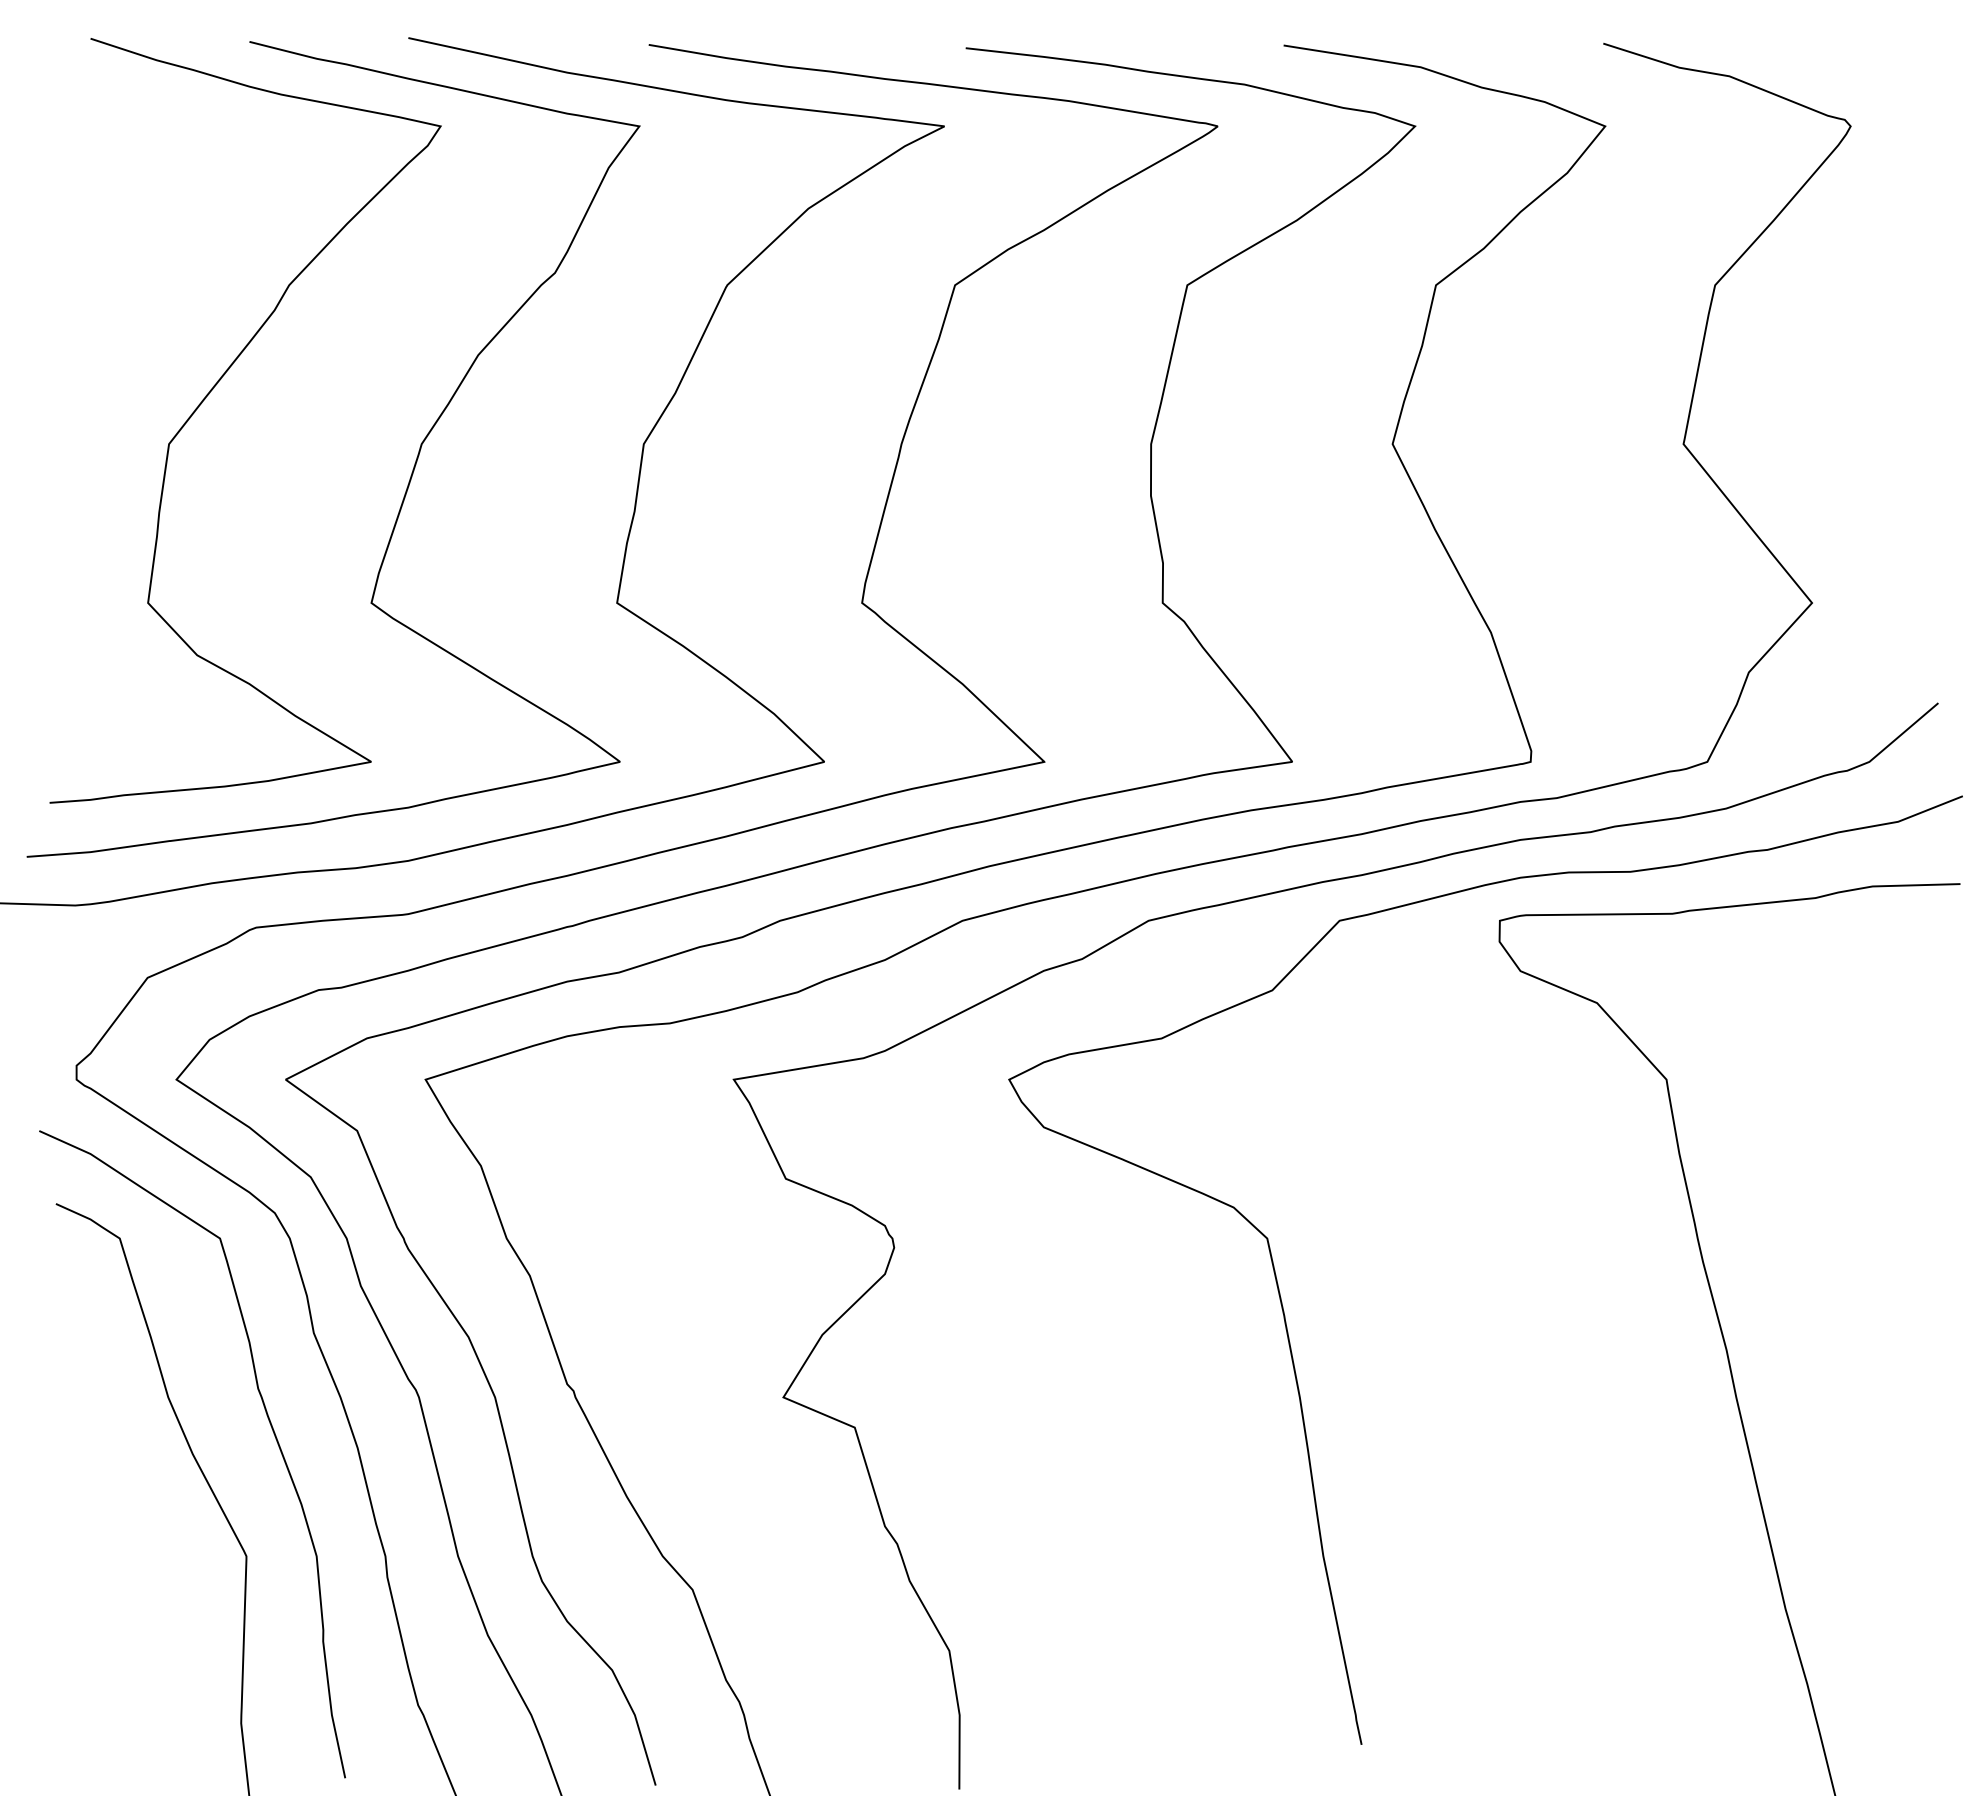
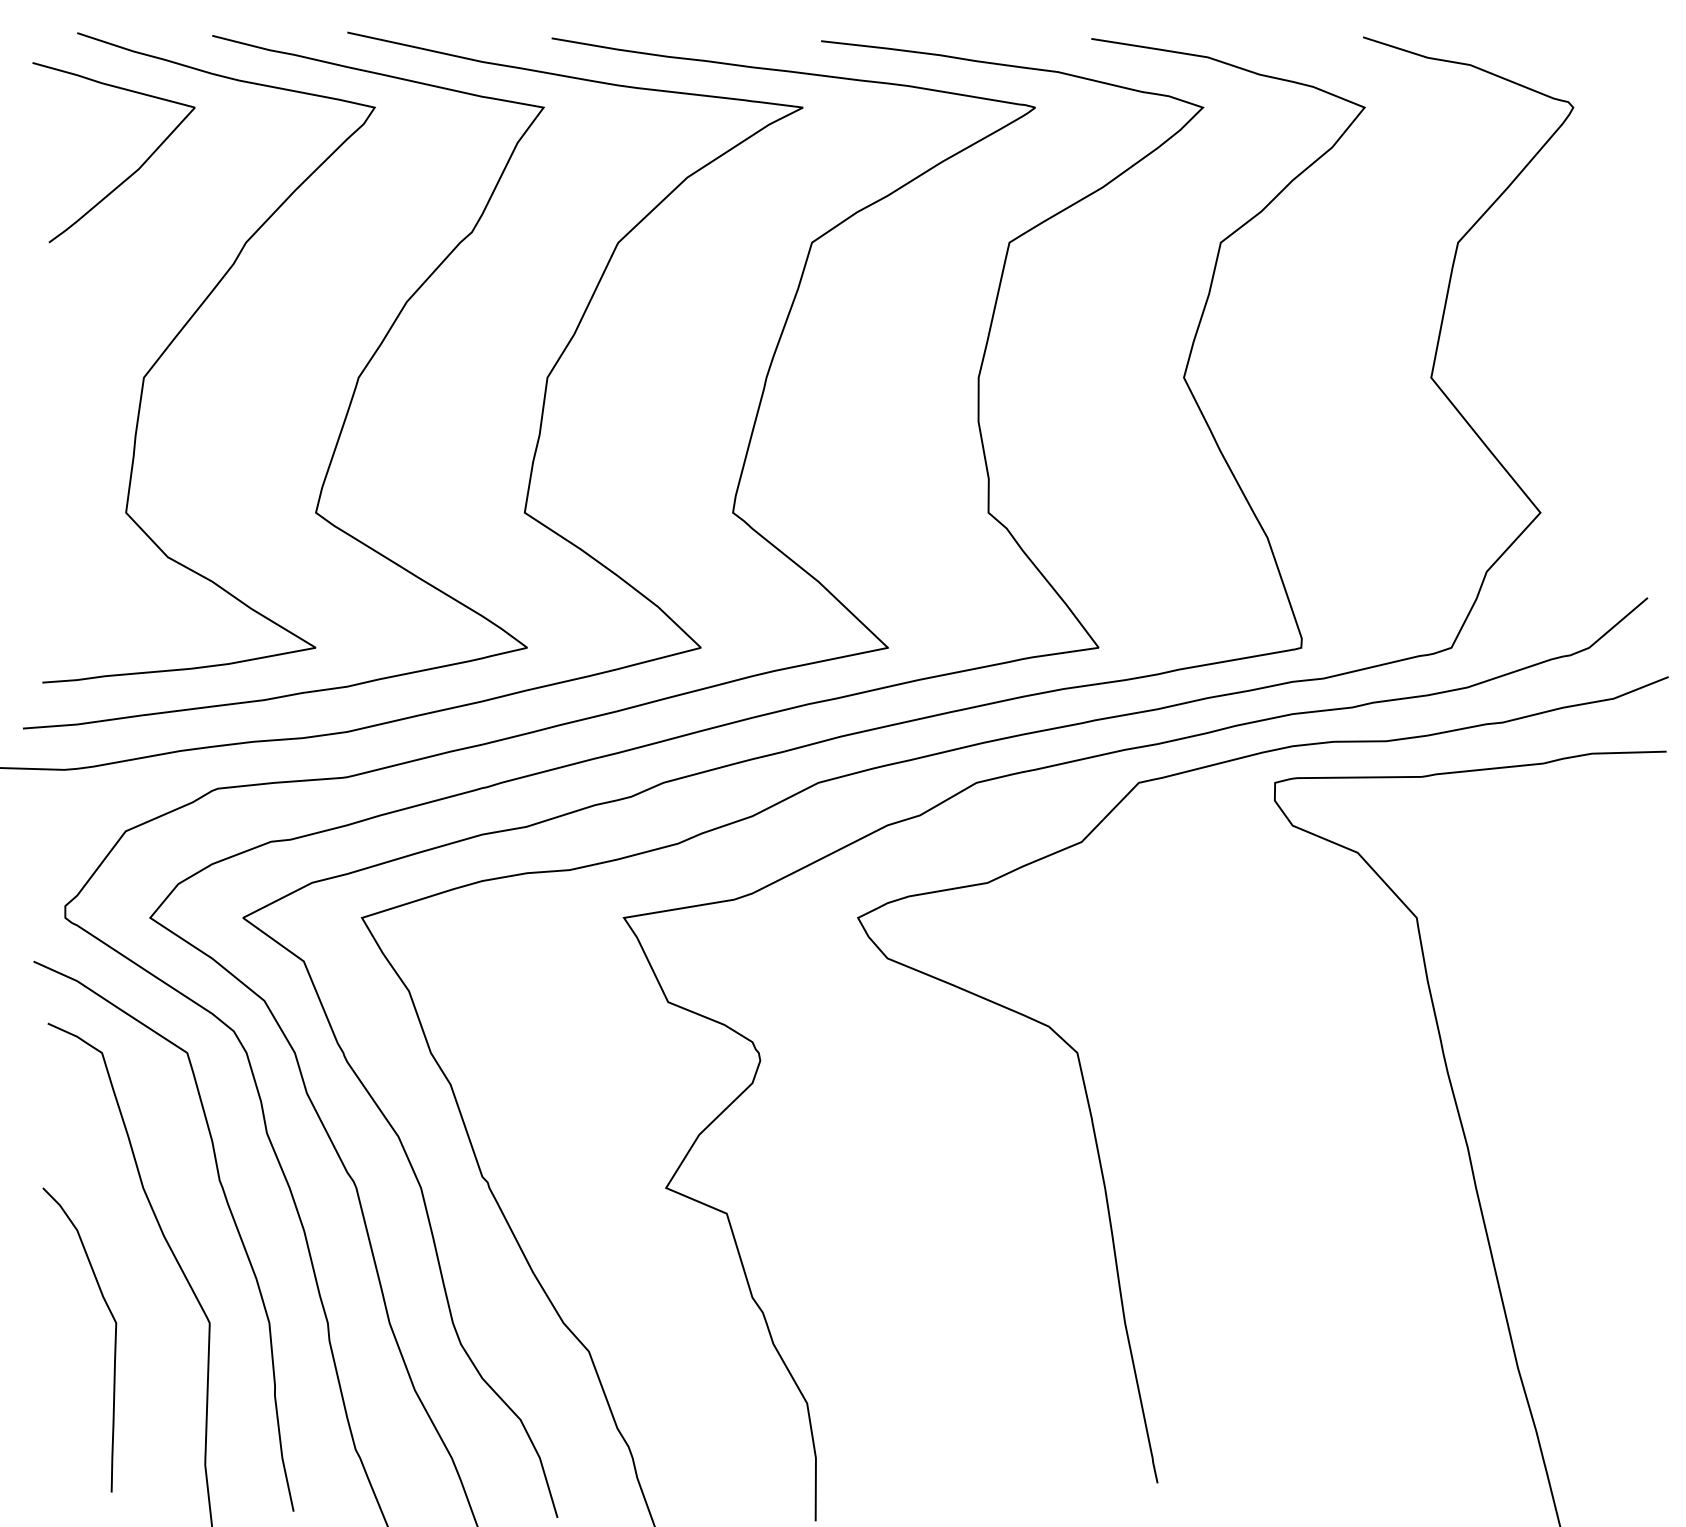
curve: (155, 203) -> (132, 173), added
curve: (134, 1577) -> (114, 1341), added

